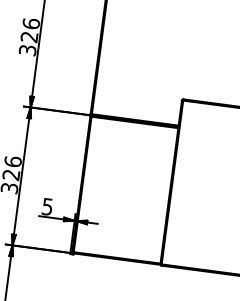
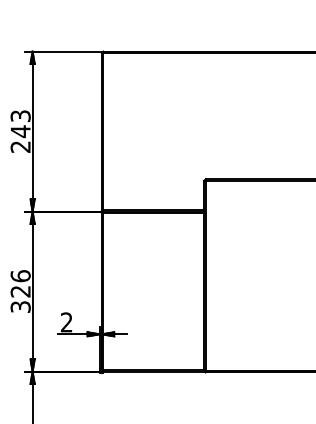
text: (29, 37) -> (20, 131), 326 -> 243
text: (47, 206) -> (66, 322), 5 -> 2

